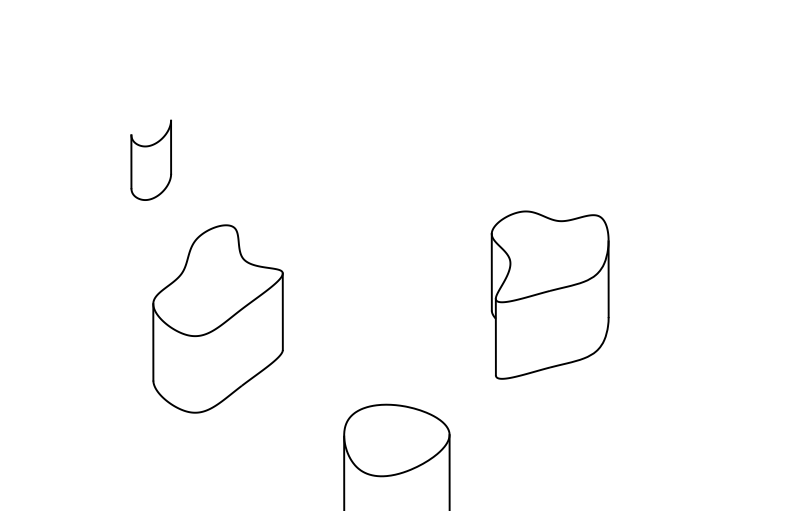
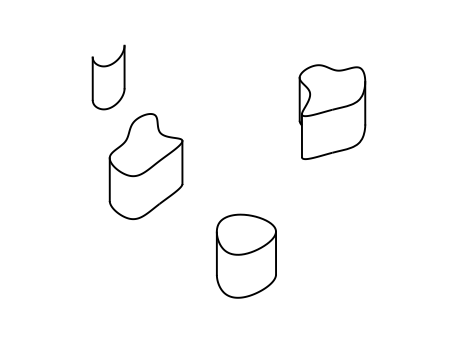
part: (151, 160) -> (108, 77), size x1.43
part: (550, 293) -> (332, 111), moved

